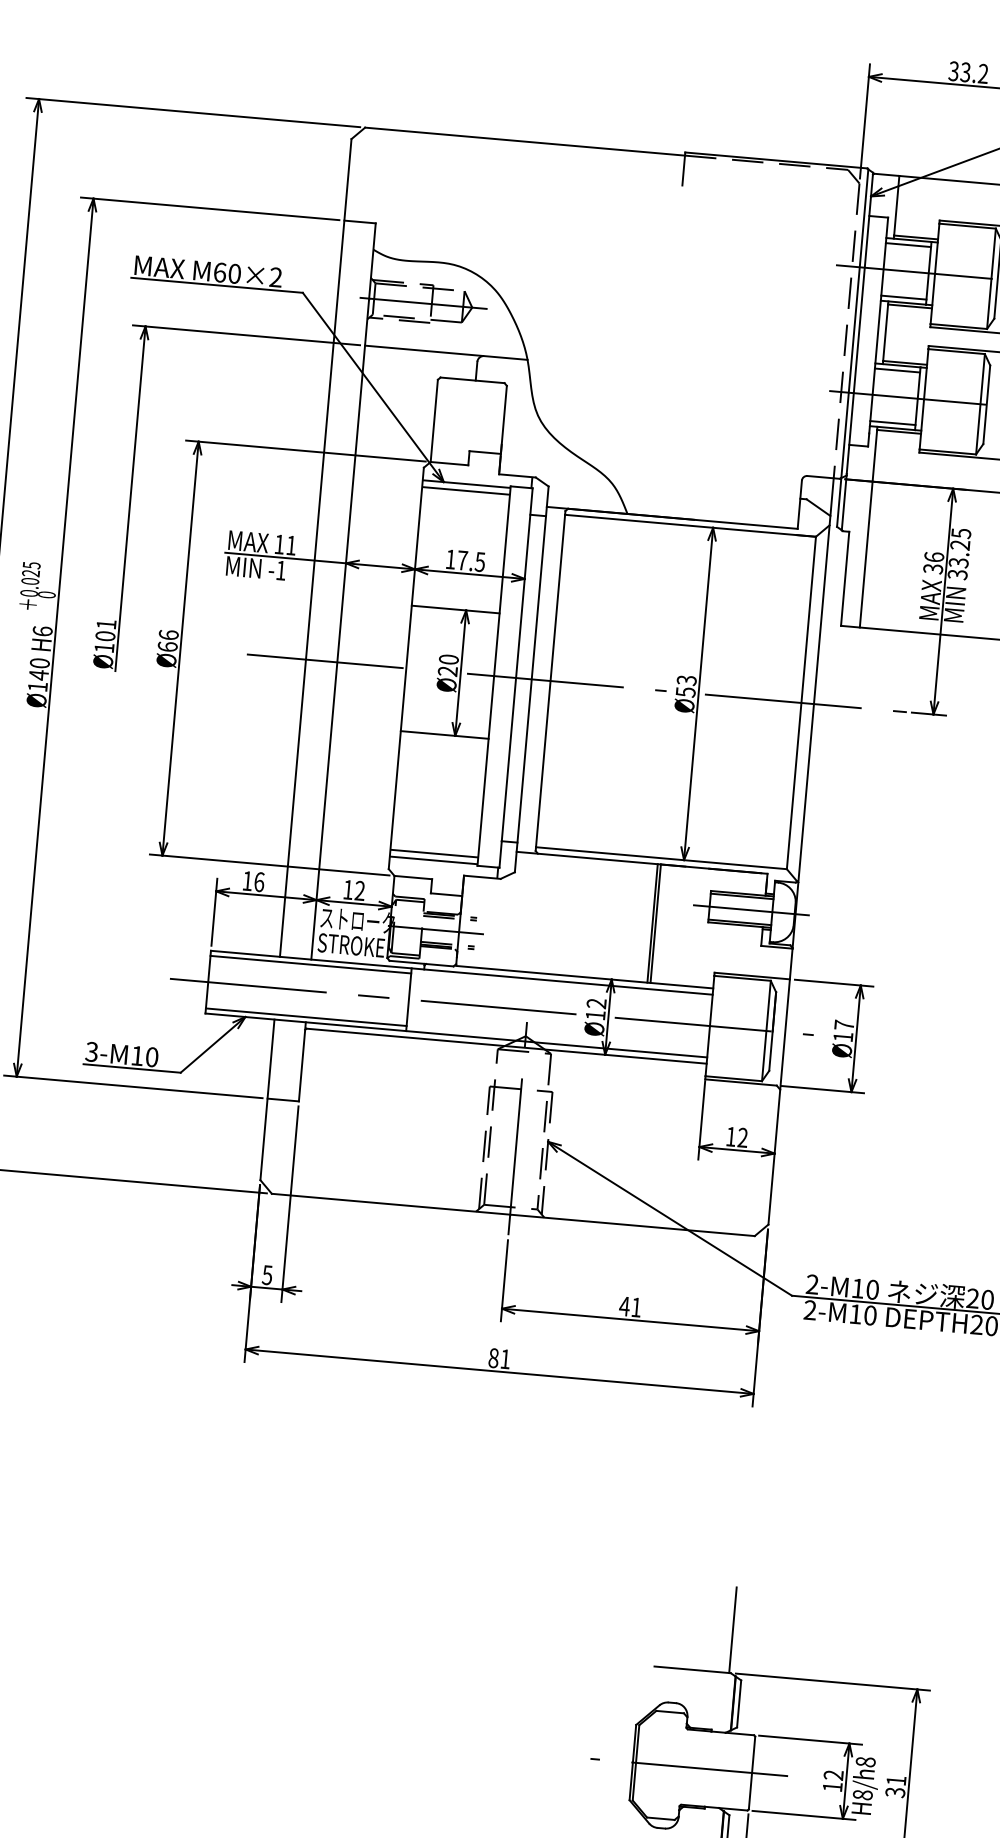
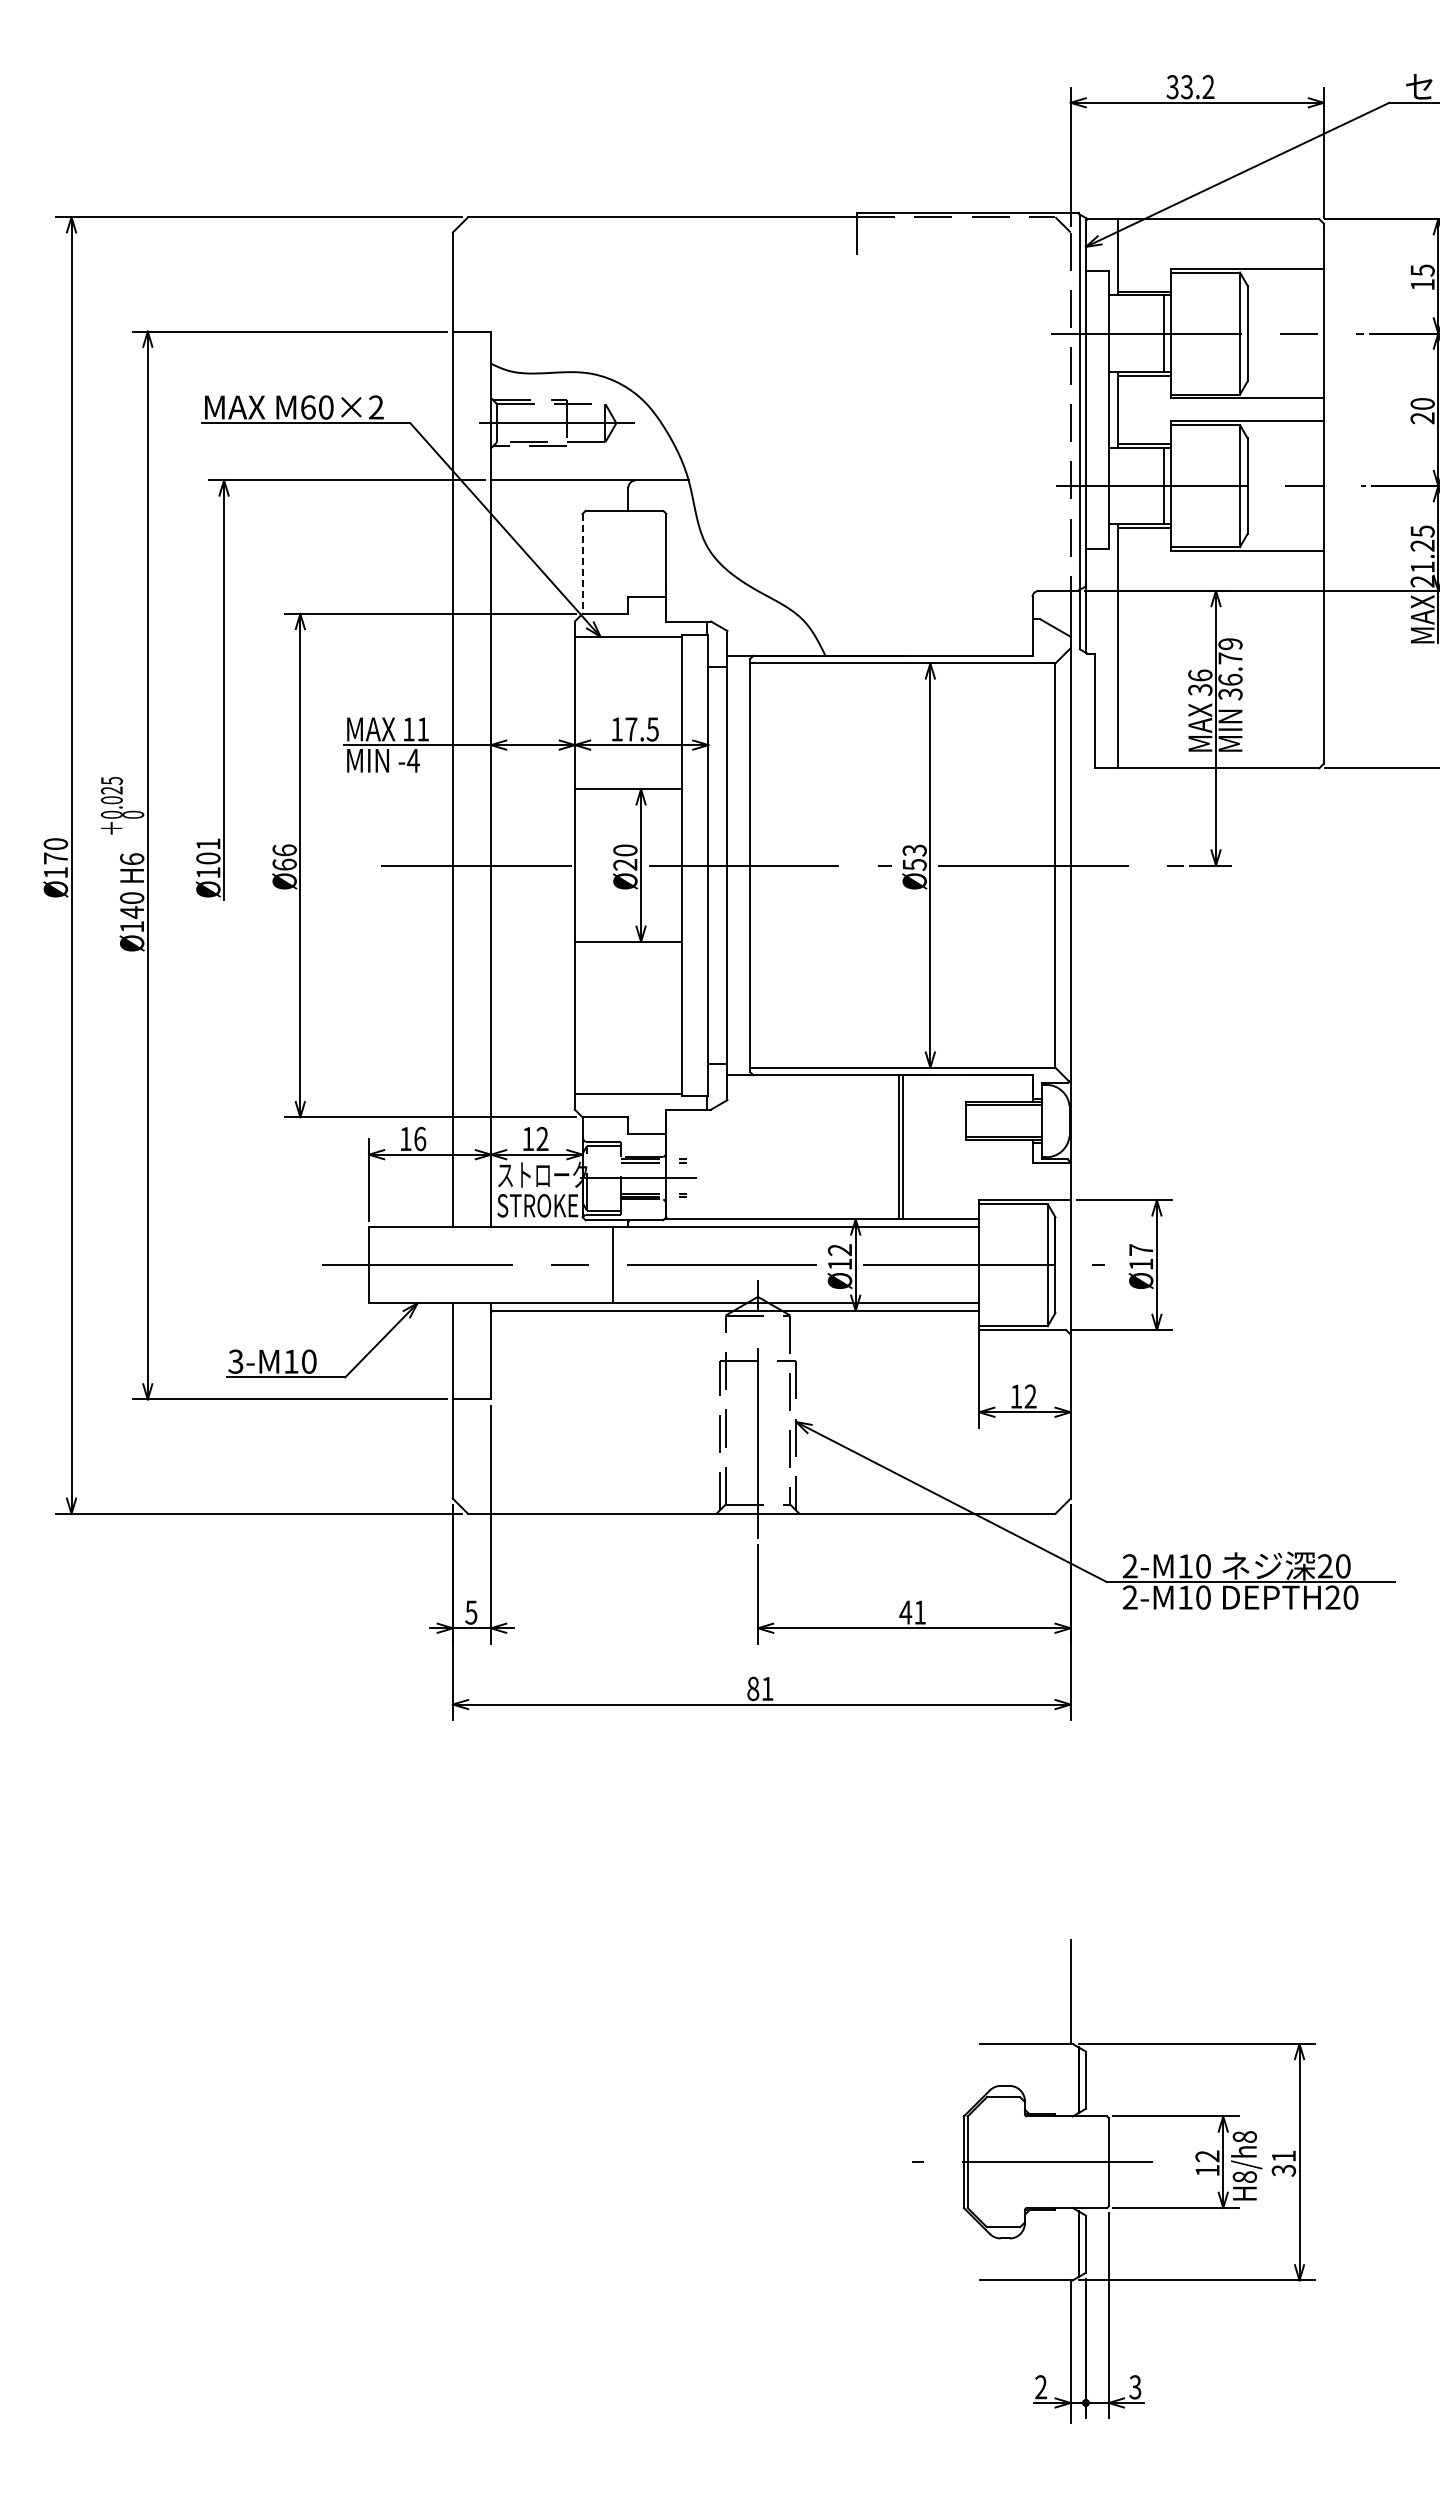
line: (907, 244) -> (1135, 301), removed
line: (903, 297) -> (1135, 365), removed
line: (896, 370) -> (1135, 454), removed
line: (434, 420) -> (582, 563), solid -> dashed
line: (892, 423) -> (1135, 518), removed
line: (465, 491) -> (627, 645), removed
text: (959, 548) -> (1230, 662), 33.25 -> 36.79
text: (281, 570) -> (413, 760), -1 -> -4
line: (433, 853) -> (627, 1086), removed
line: (751, 910) -> (1016, 1121), removed
line: (310, 964) -> (490, 1233), removed
line: (305, 1017) -> (490, 1297), removed

